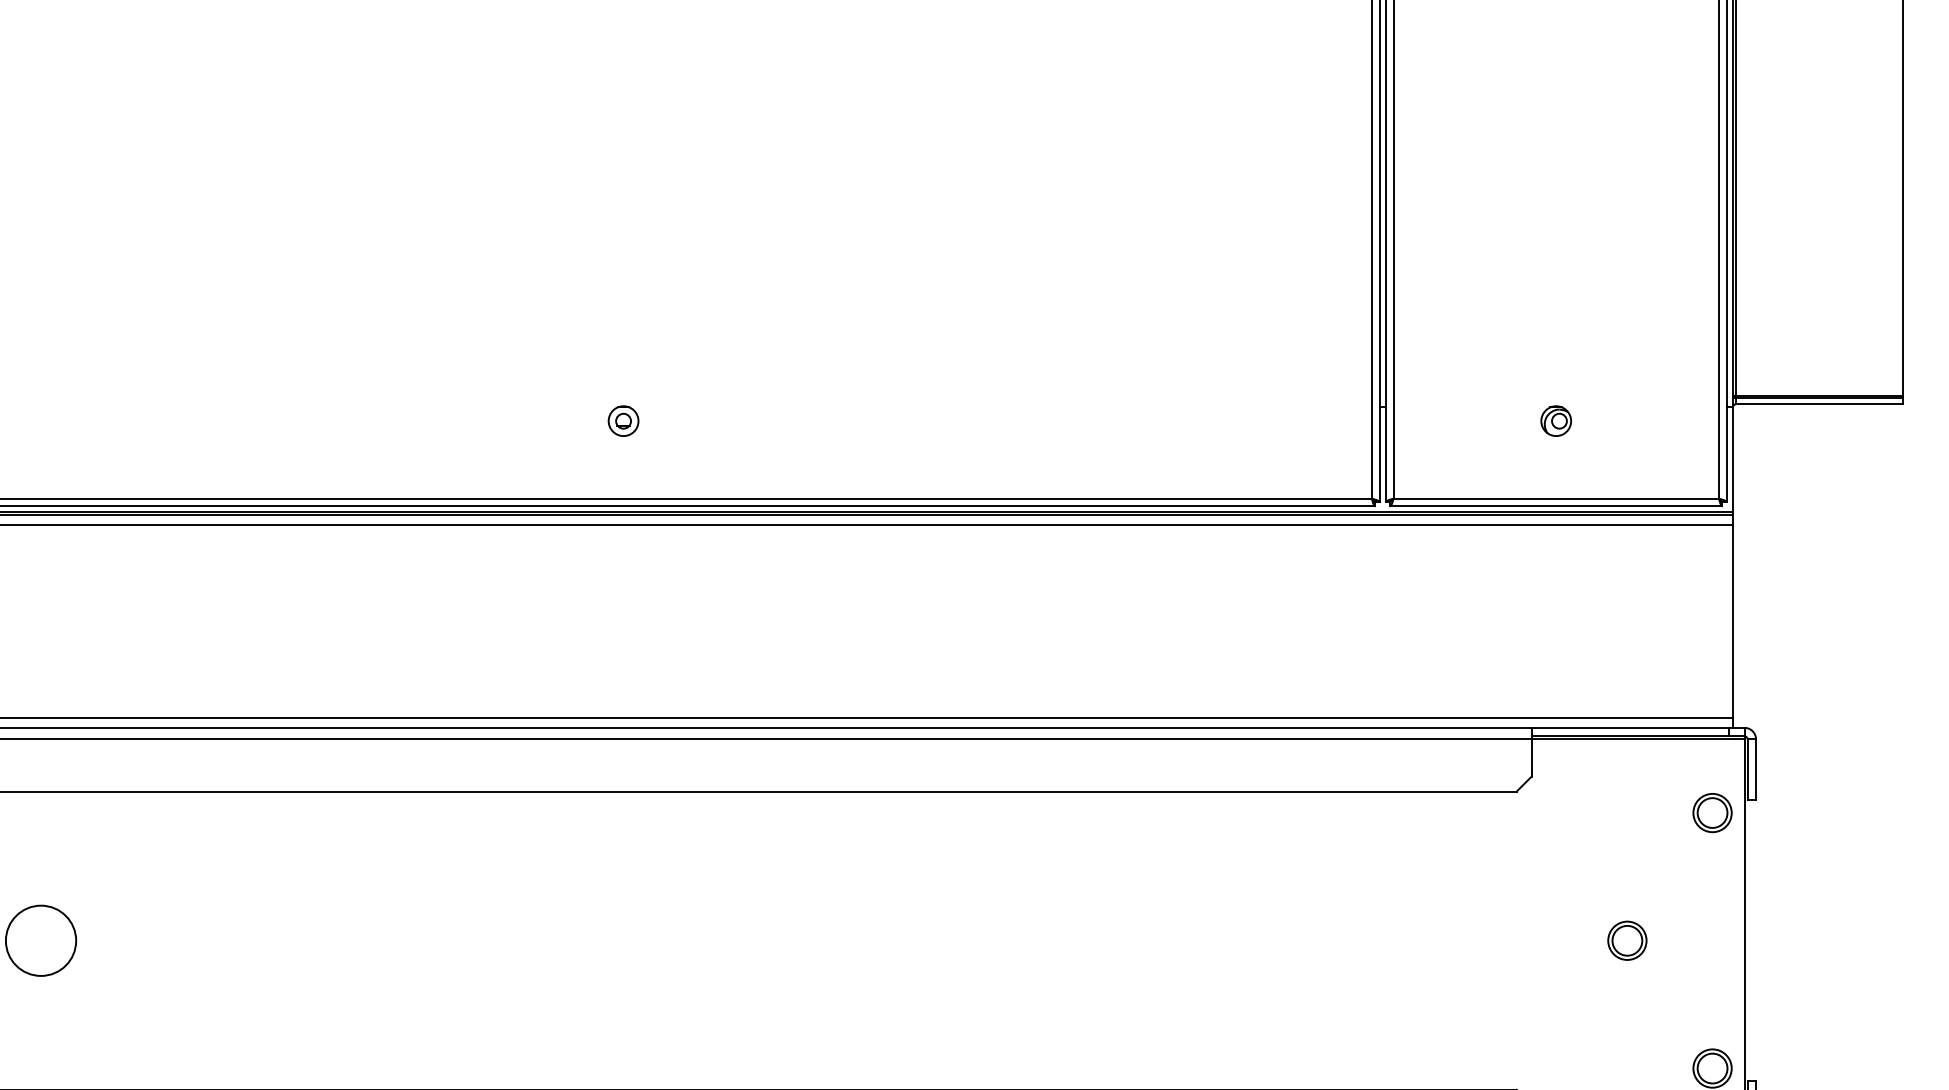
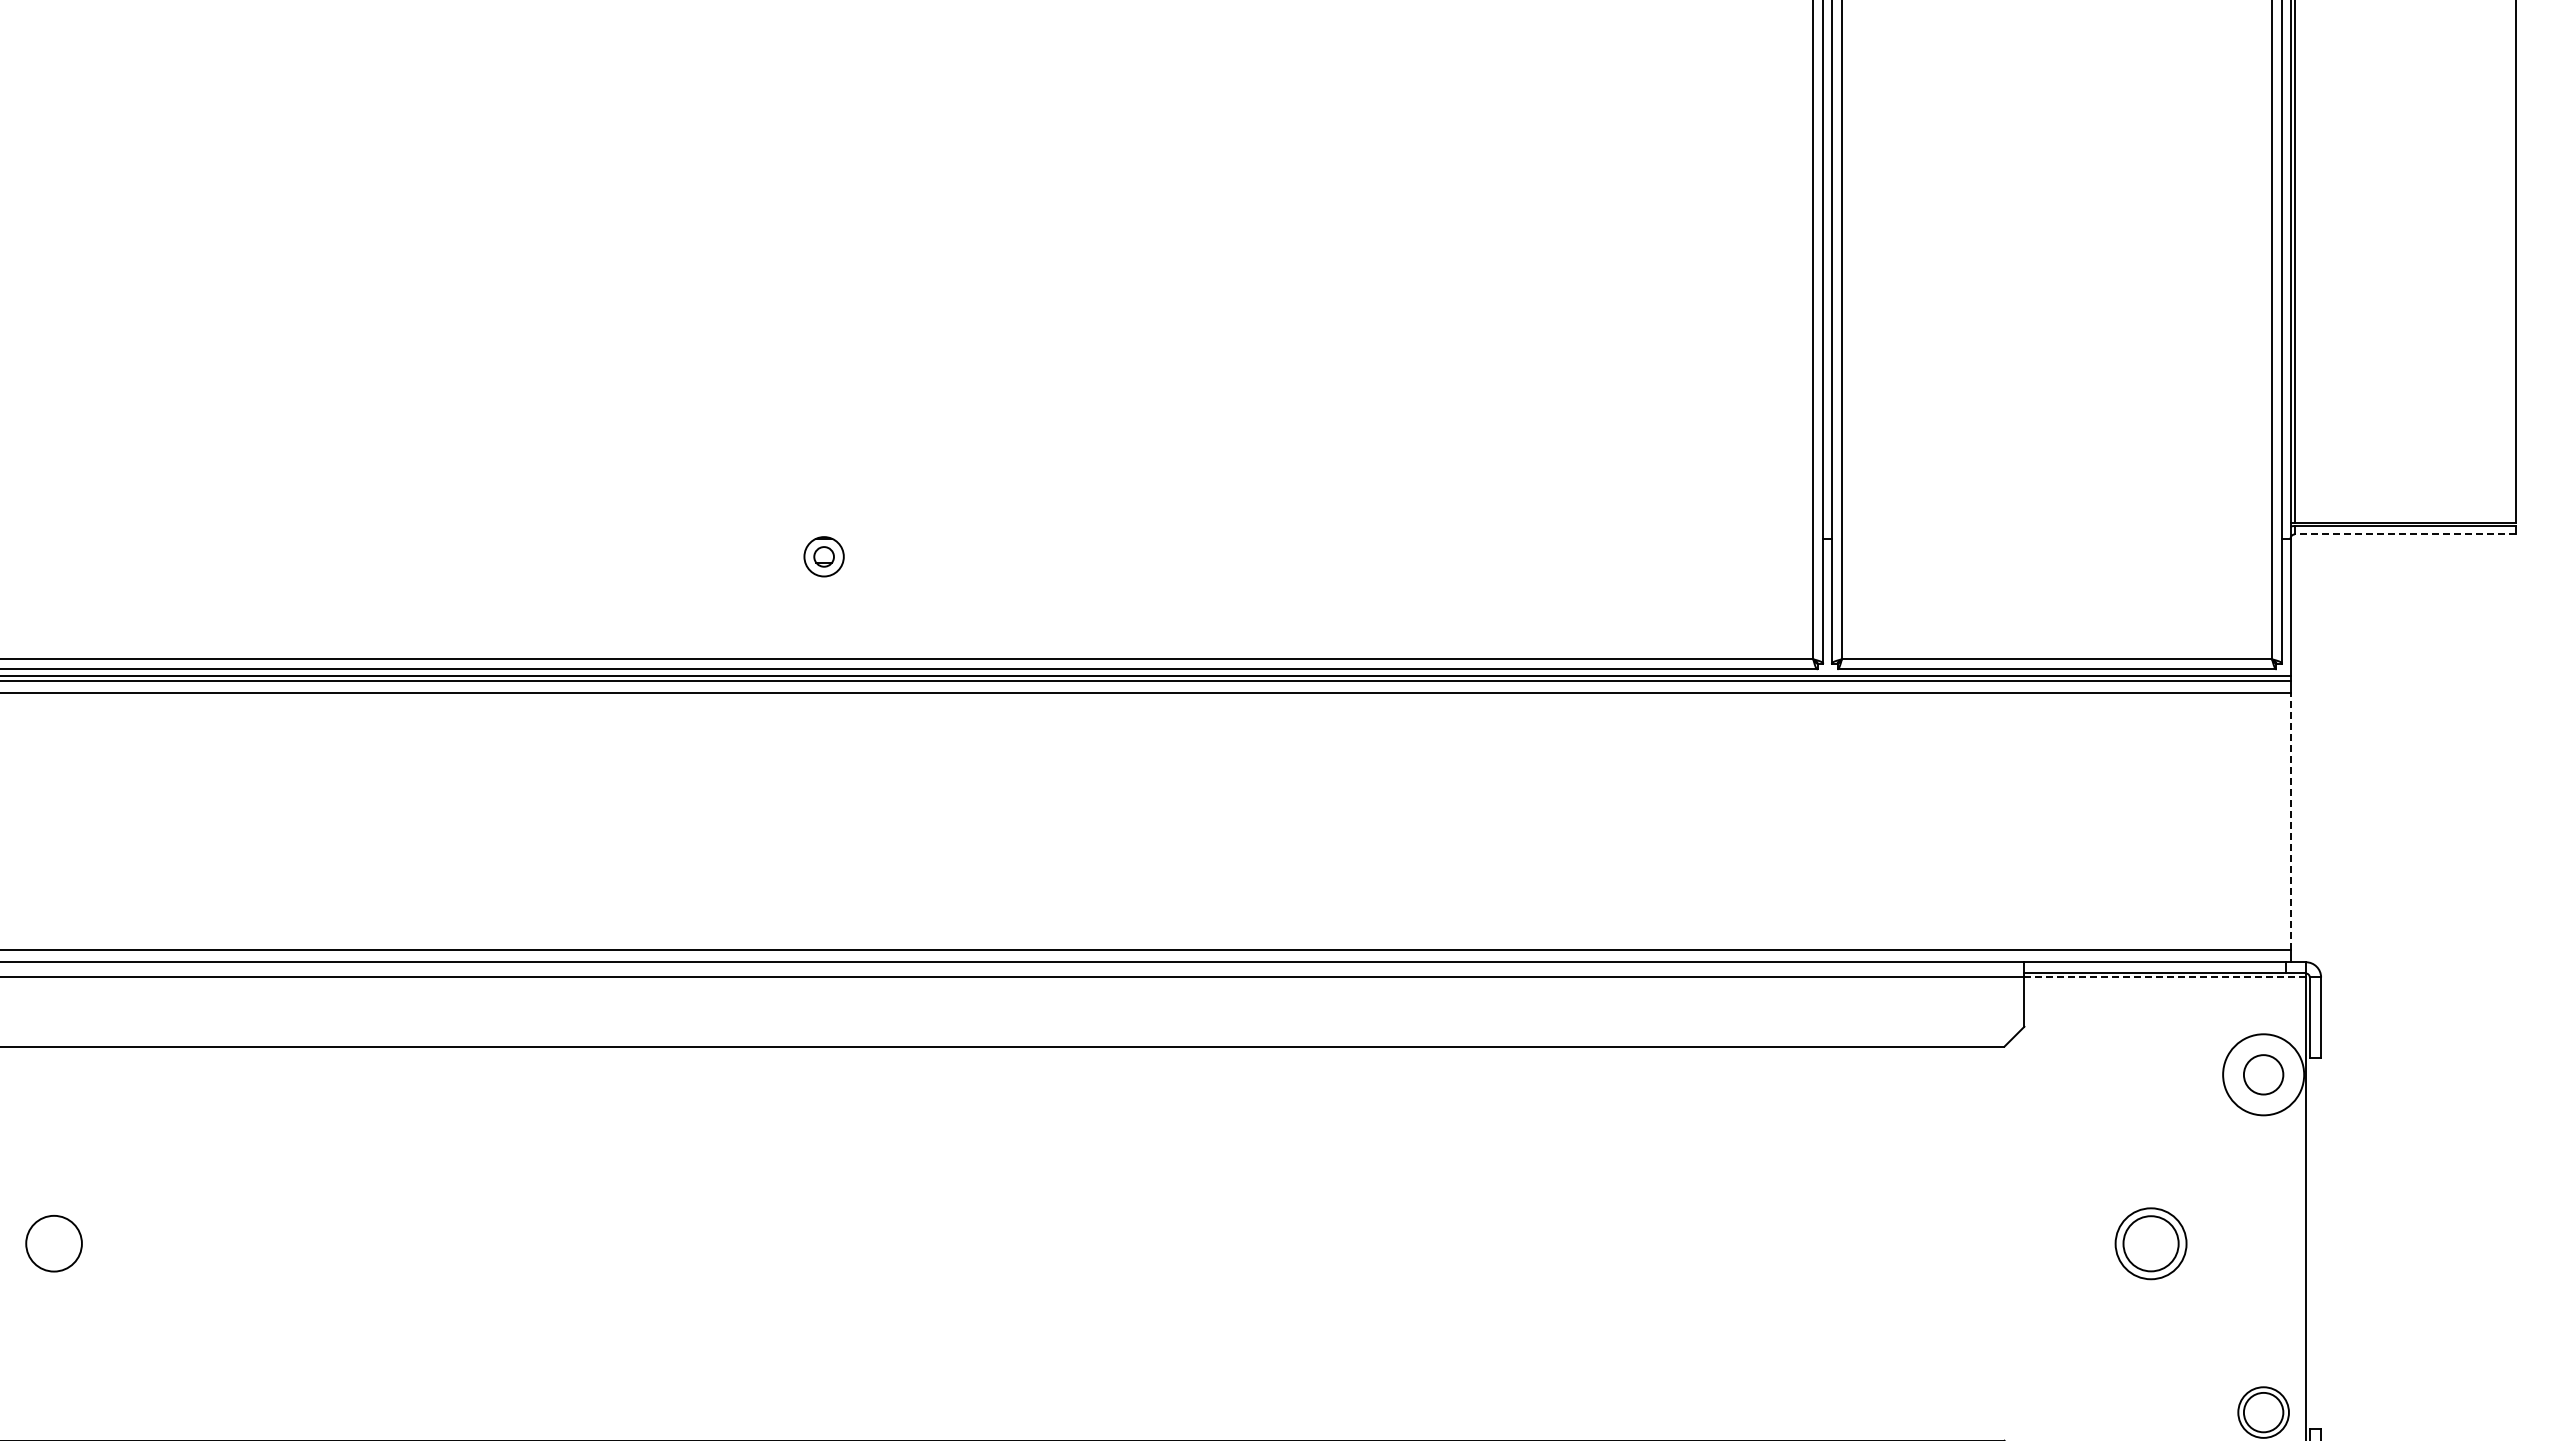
line: (1819, 404) -> (2404, 534), solid -> dashed
part: (1555, 420) -> (2056, 556), removed
line: (1732, 621) -> (2290, 821), solid -> dashed
line: (1638, 739) -> (2165, 977), solid -> dashed
circle: (1712, 812) -> (2263, 1074), size x1.6
circle: (40, 940) -> (53, 1243), size x0.6
part: (1626, 940) -> (2150, 1243), size x1.4

